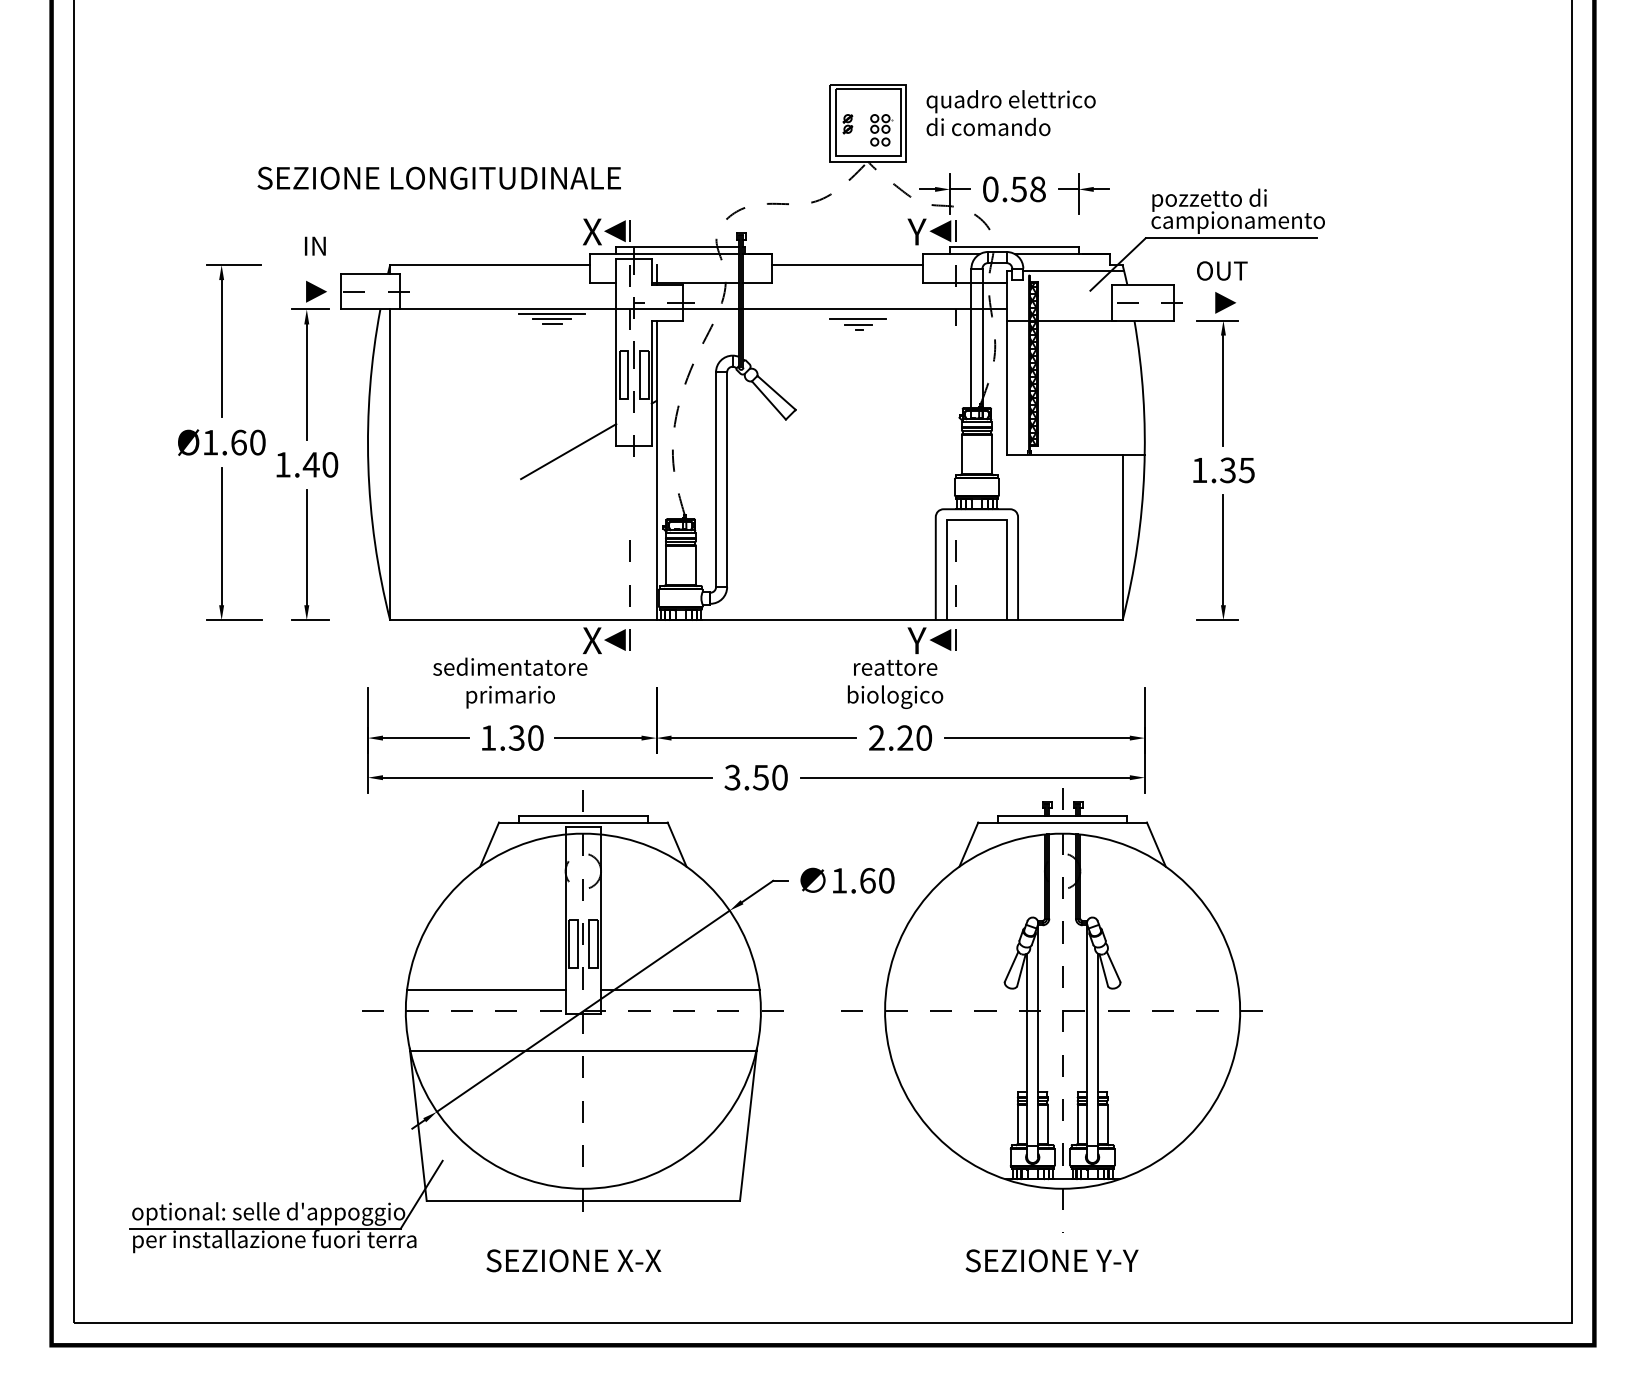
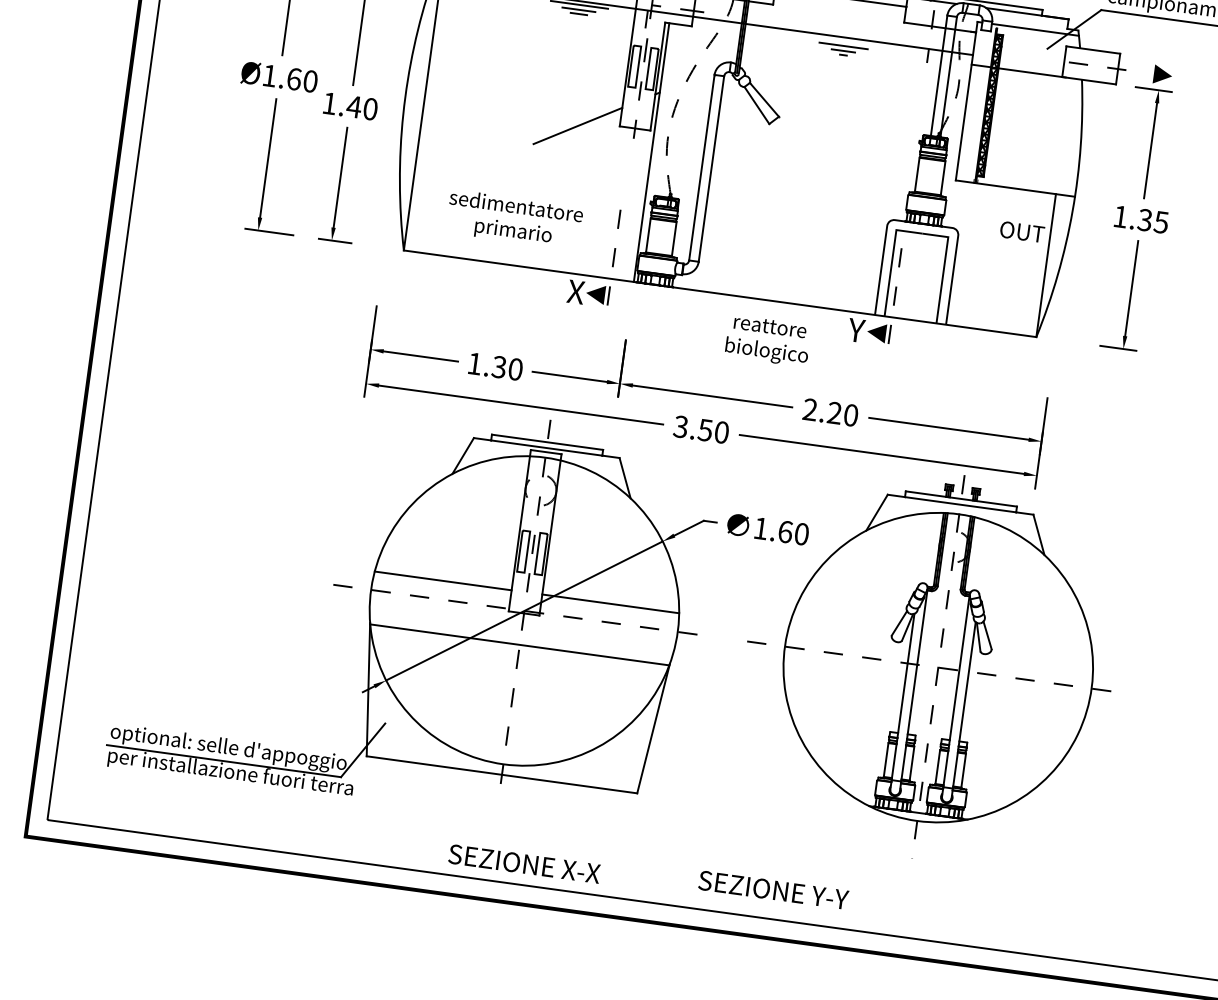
text: (1222, 270) -> (1022, 231), moved
text: (510, 682) -> (514, 219), moved
text: (895, 684) -> (768, 341), moved
text: (573, 1260) -> (524, 863), moved
text: (1051, 1260) -> (773, 889), moved

